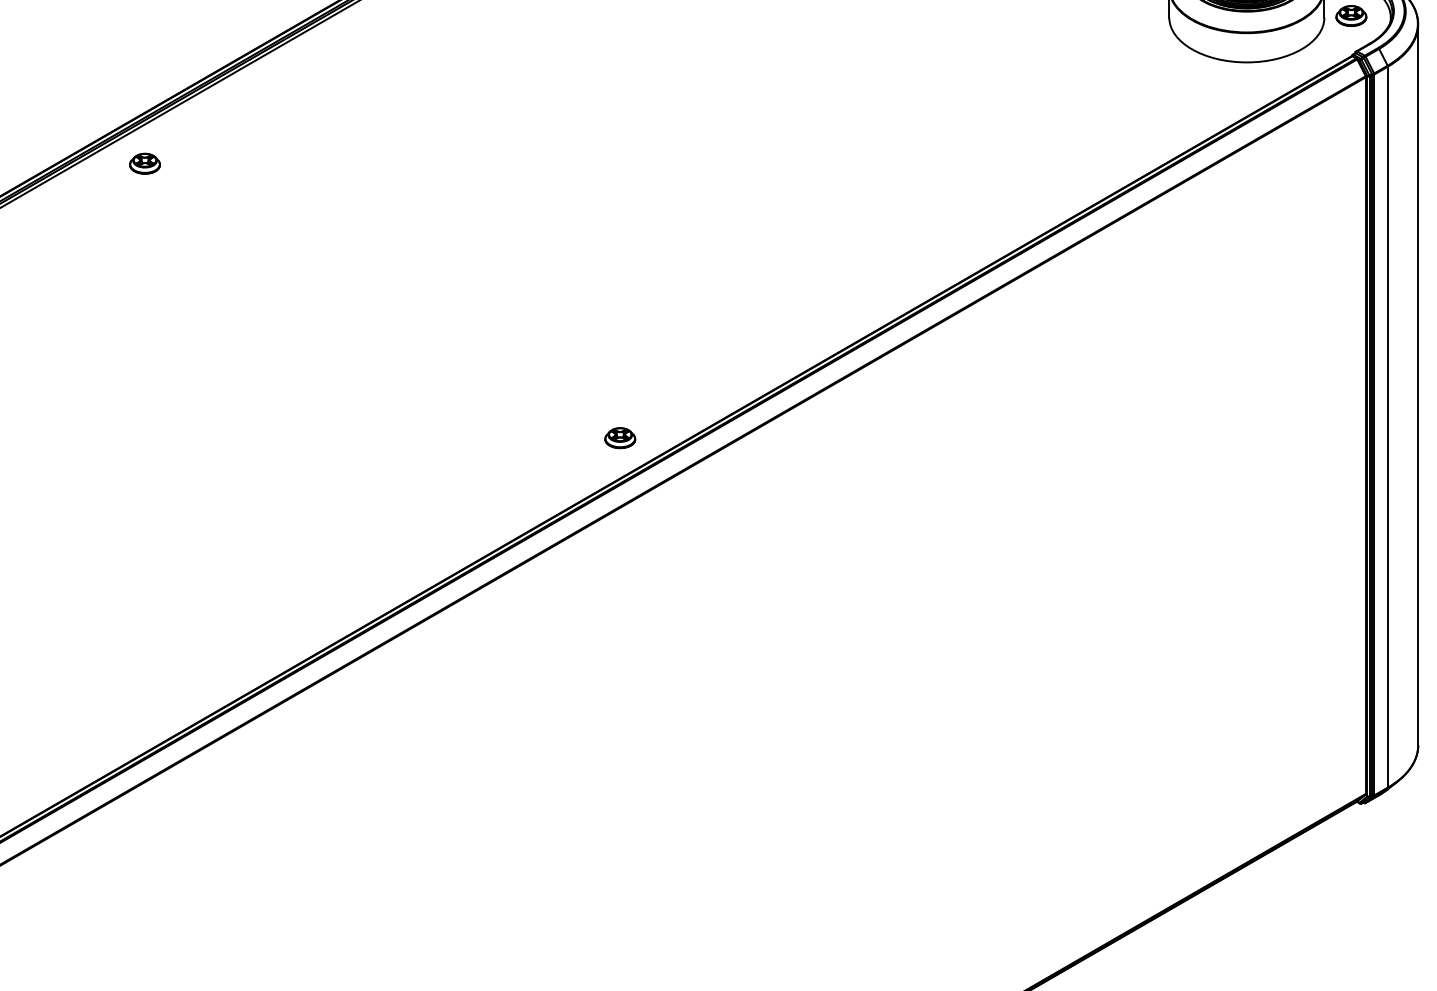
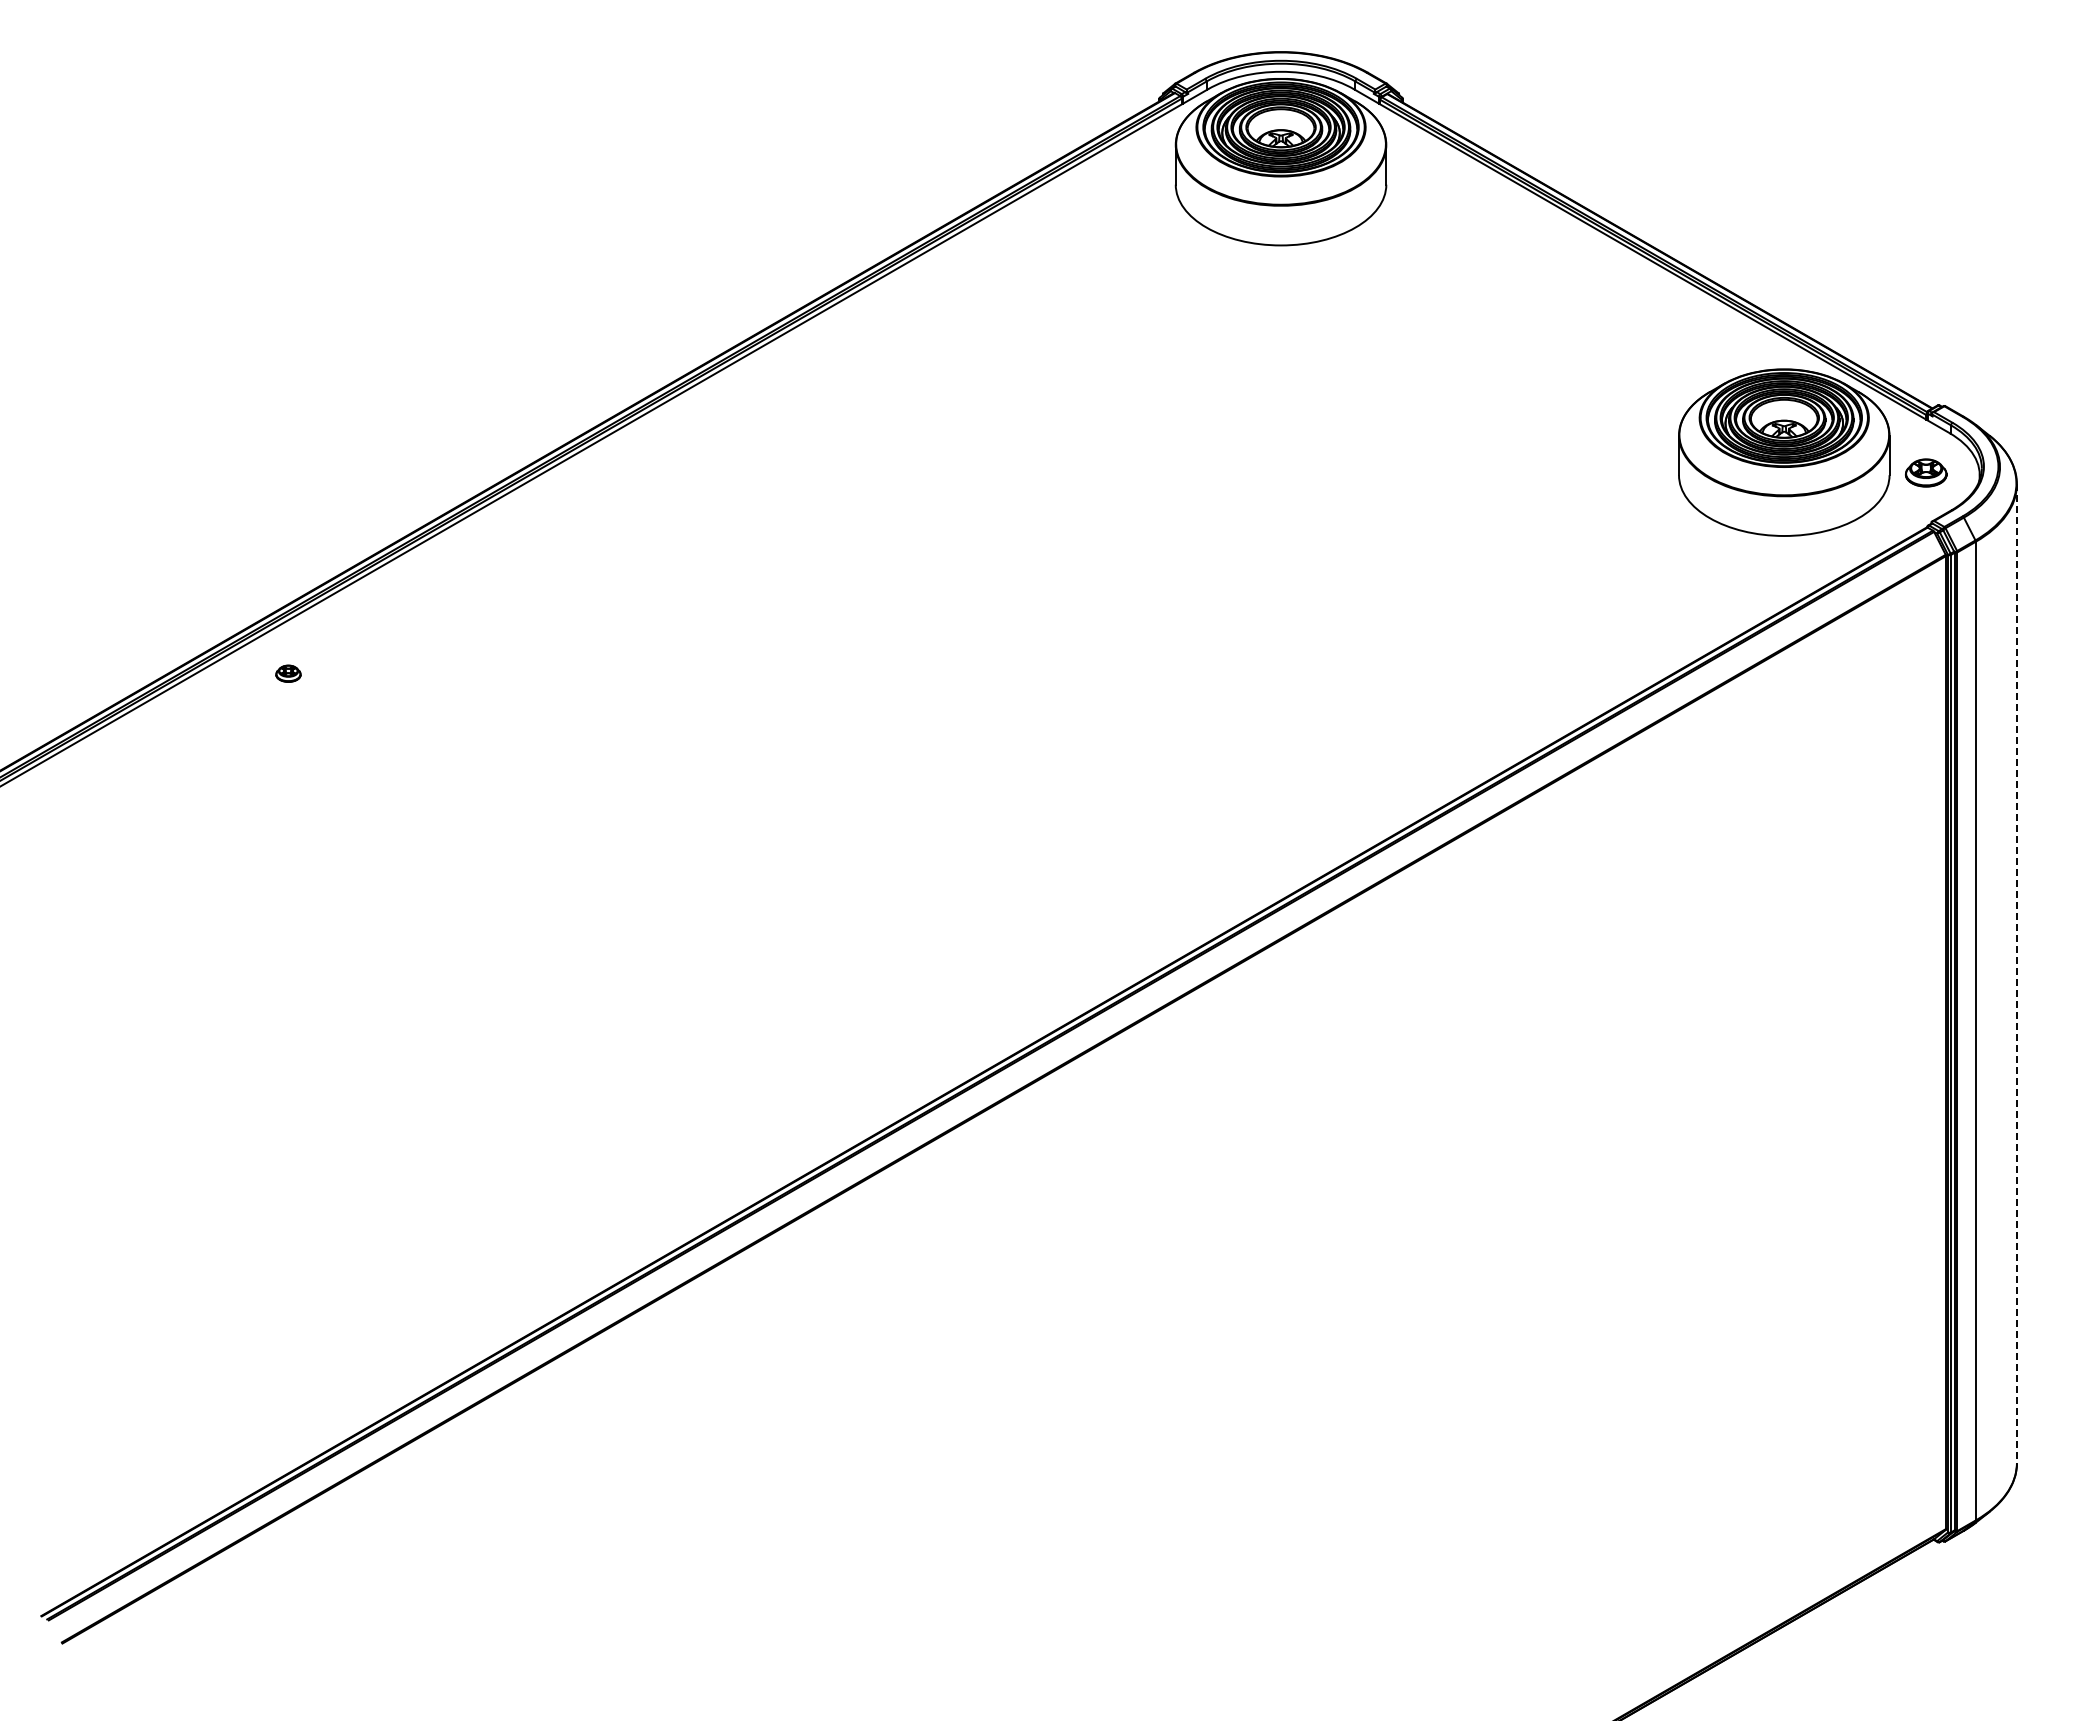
part: (145, 163) -> (288, 673), size x0.6
line: (1417, 385) -> (2016, 974), solid -> dashed
part: (620, 437) -> (933, 1045), removed

